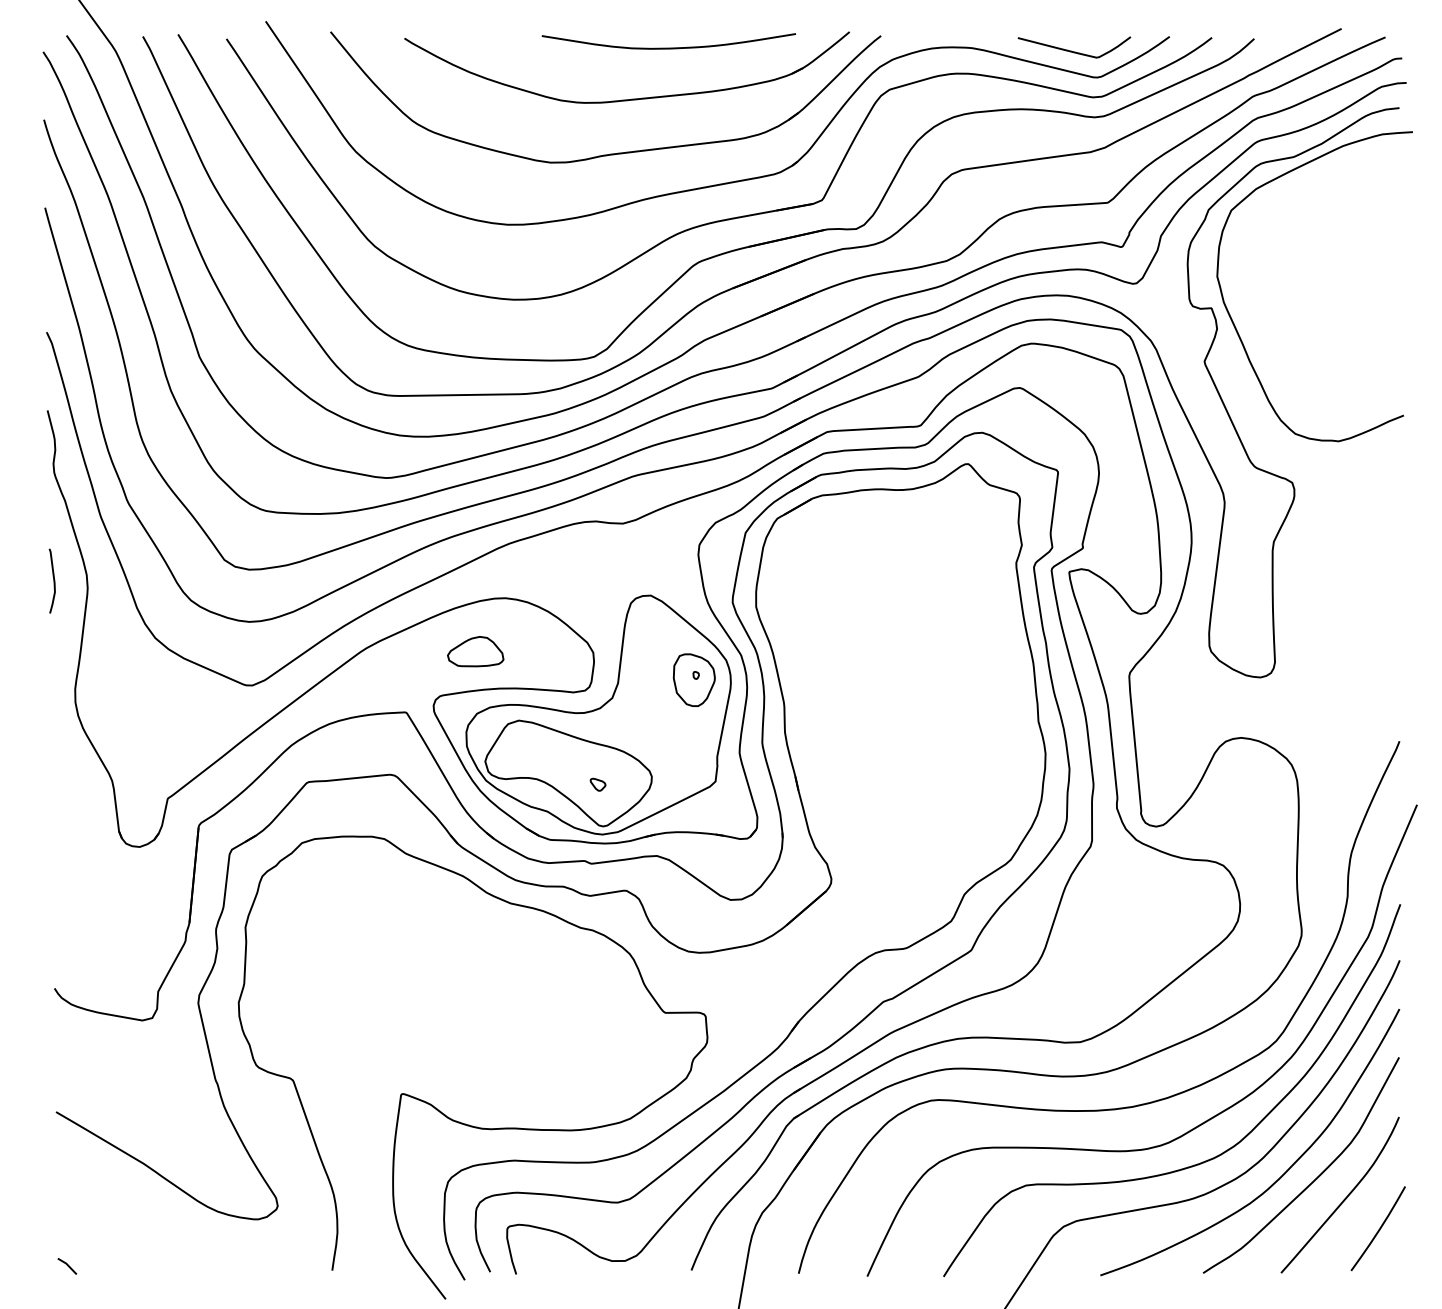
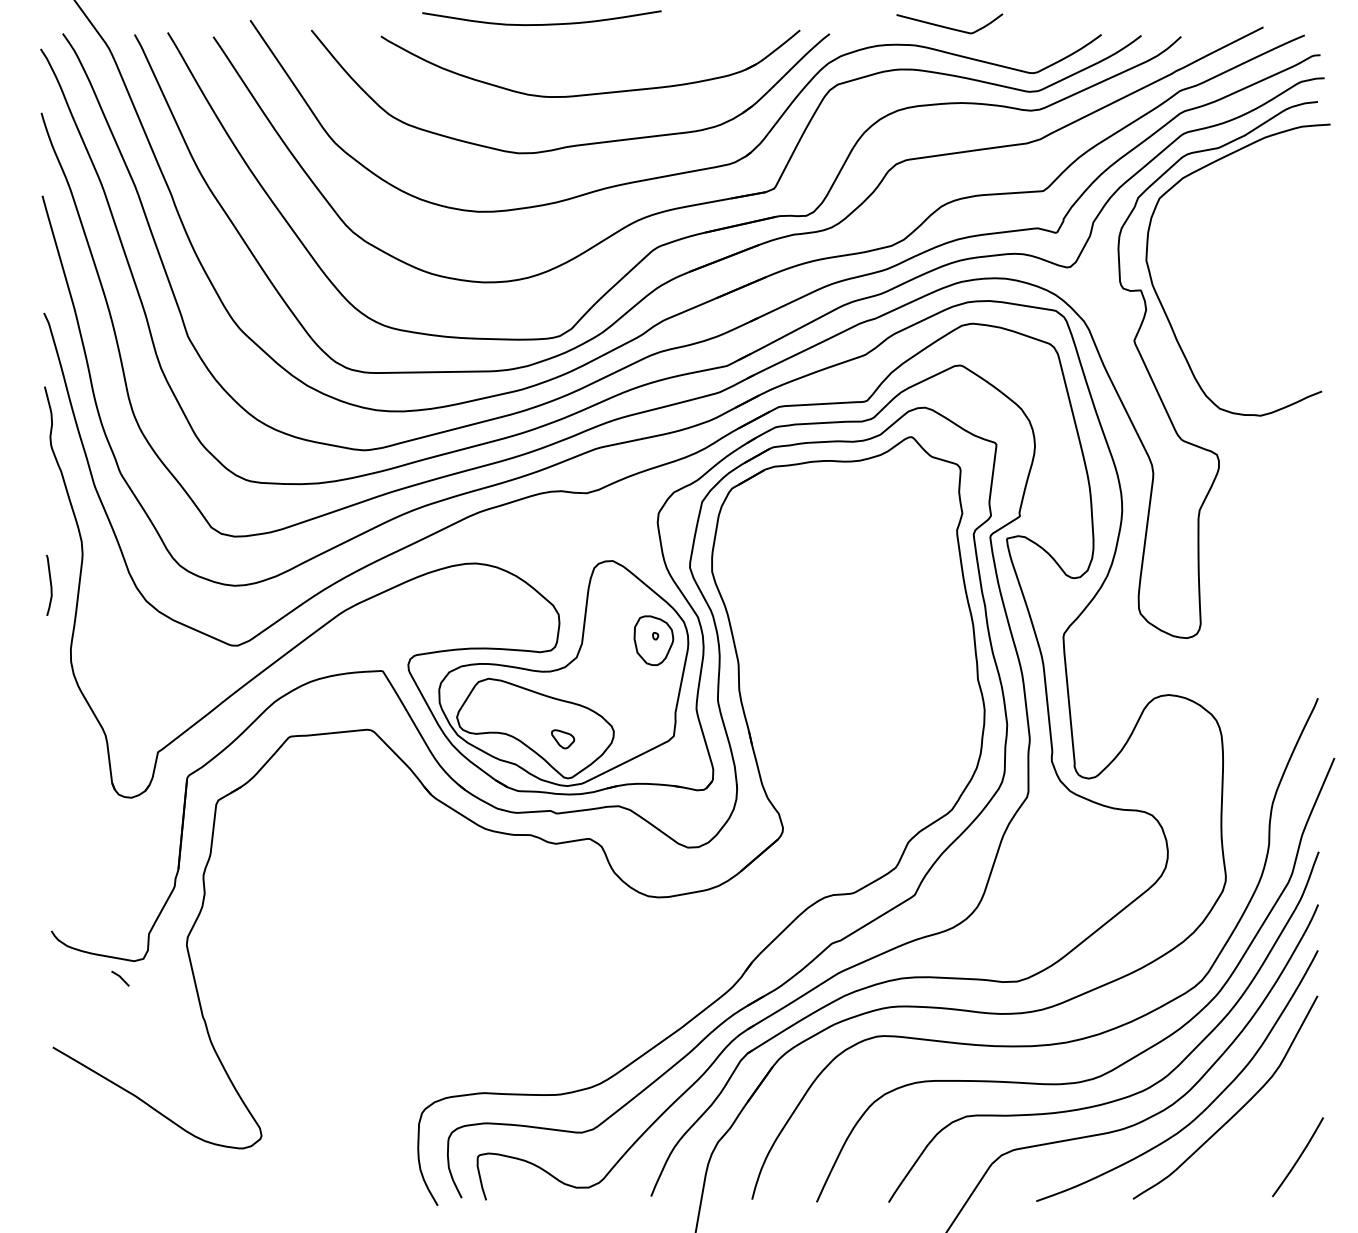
curve: (671, 47) -> (544, 23), moved
curve: (1074, 51) -> (949, 27), moved
curve: (53, 580) -> (50, 584), moved
part: (475, 651) -> (447, 613), removed
part: (598, 784) -> (563, 738), size x1.6
curve: (440, 1110) -> (414, 1045), removed
curve: (1344, 1198) -> (1266, 1128), removed
line: (67, 1266) -> (120, 978), moved

